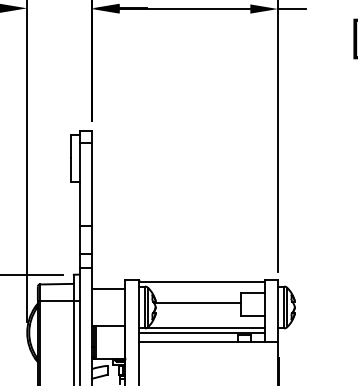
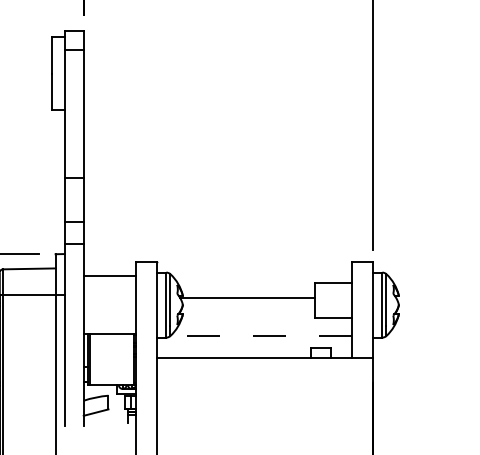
line: (201, 282) -> (253, 266), removed
line: (205, 327) -> (260, 336), solid -> dashed
line: (201, 332) -> (253, 343), removed

